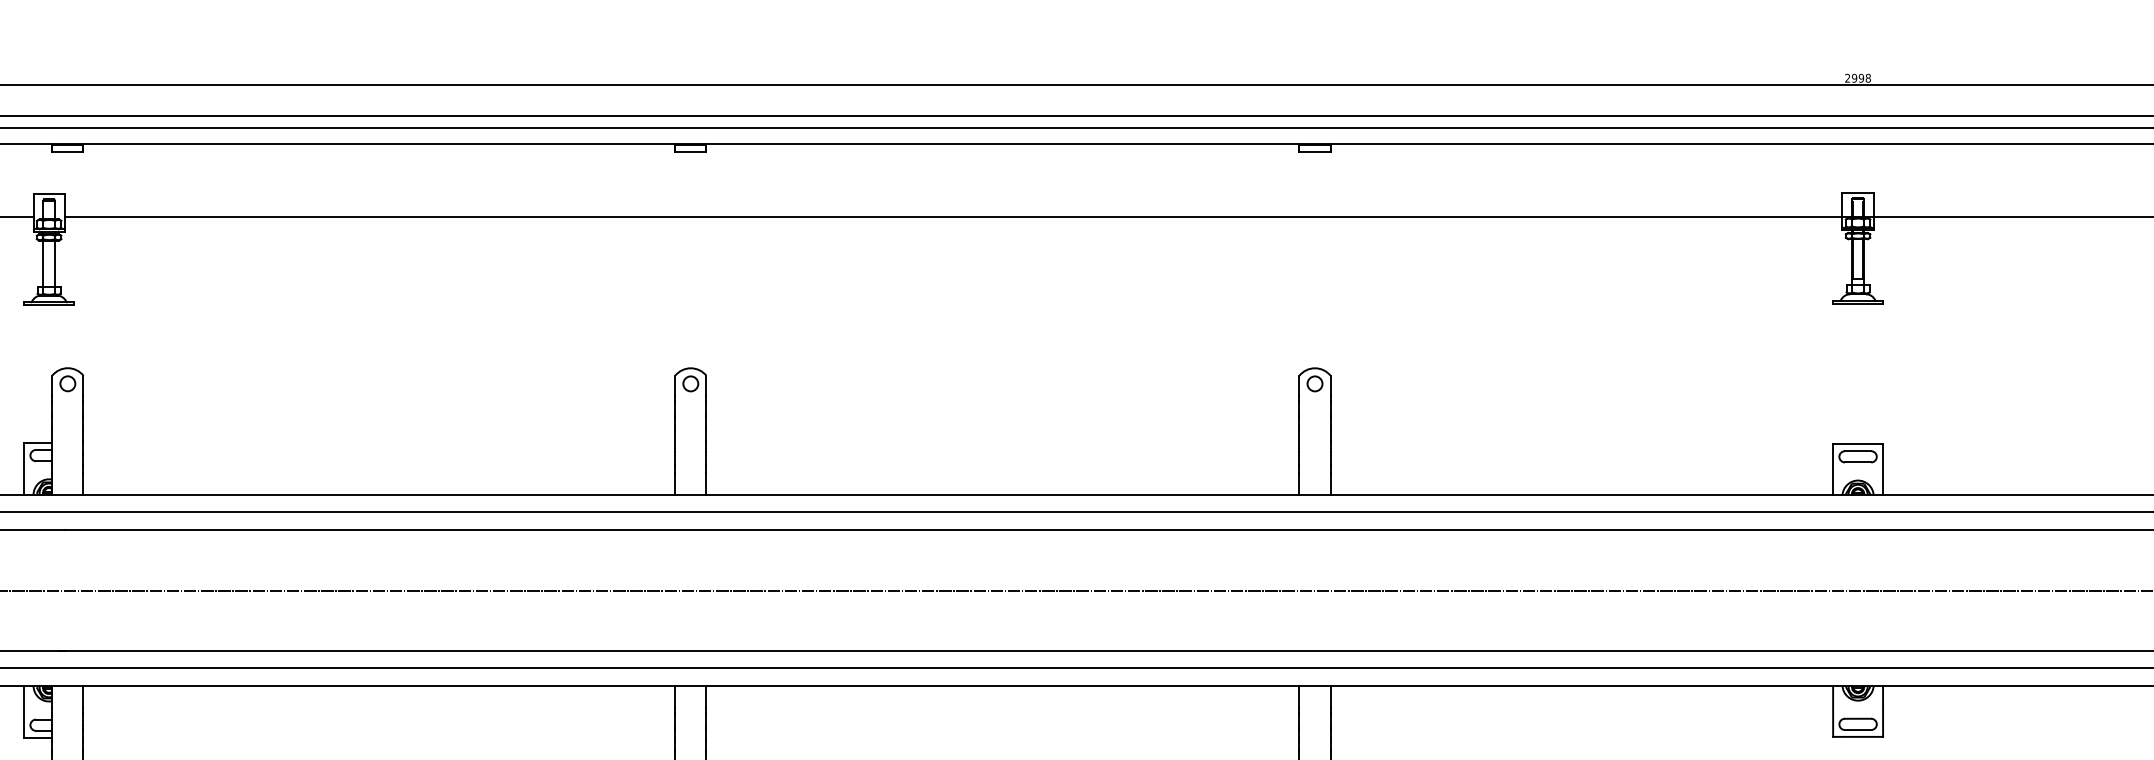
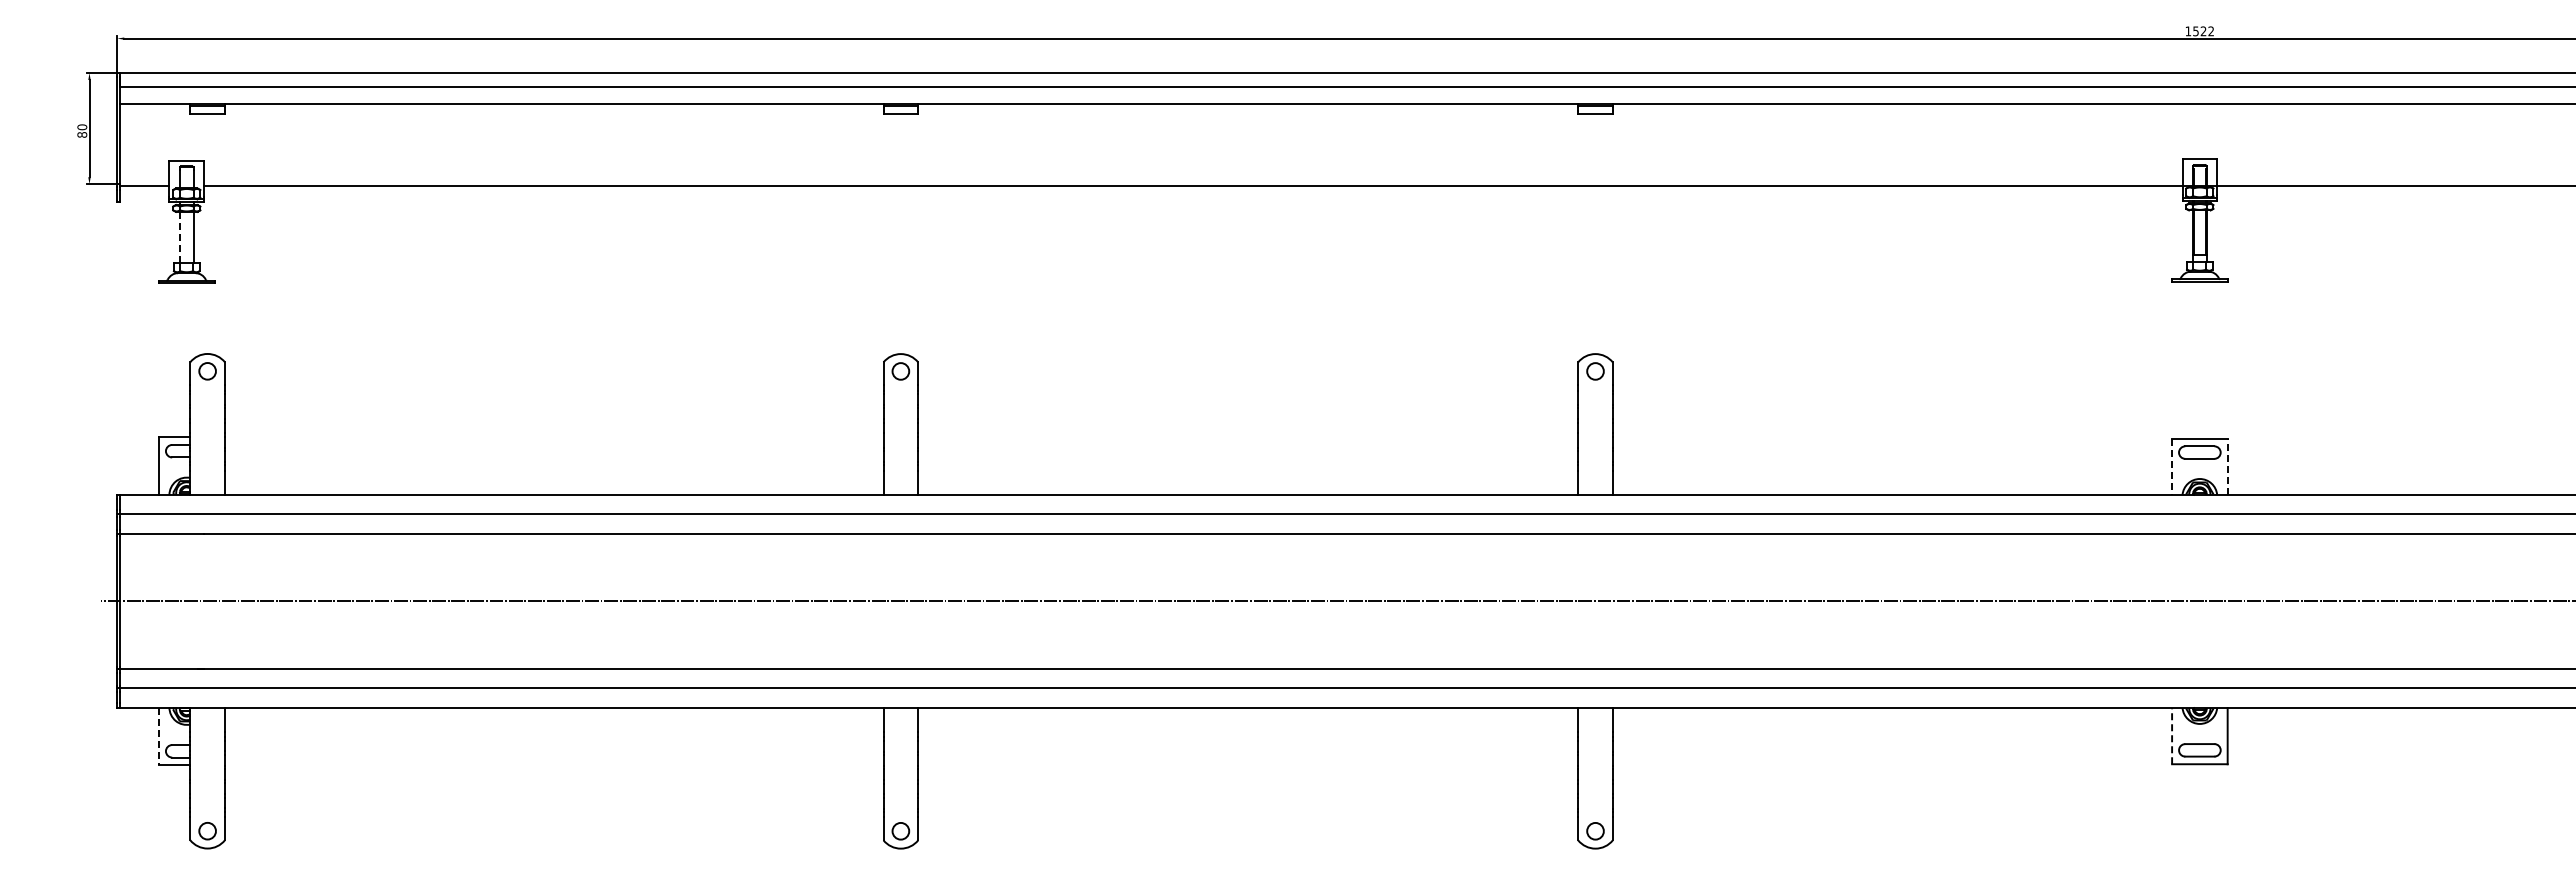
text: (1857, 78) -> (2199, 31), 2998 -> 1522
line: (42, 263) -> (179, 237), solid -> dashed
line: (1882, 469) -> (2227, 466), solid -> dashed
line: (1833, 470) -> (2172, 467), solid -> dashed
line: (24, 711) -> (159, 736), solid -> dashed
line: (1833, 711) -> (2172, 735), solid -> dashed

